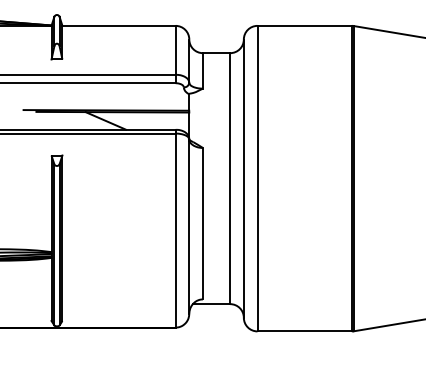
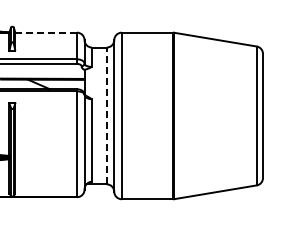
line: (119, 25) -> (46, 32), solid -> dashed
line: (229, 177) -> (106, 115), solid -> dashed

